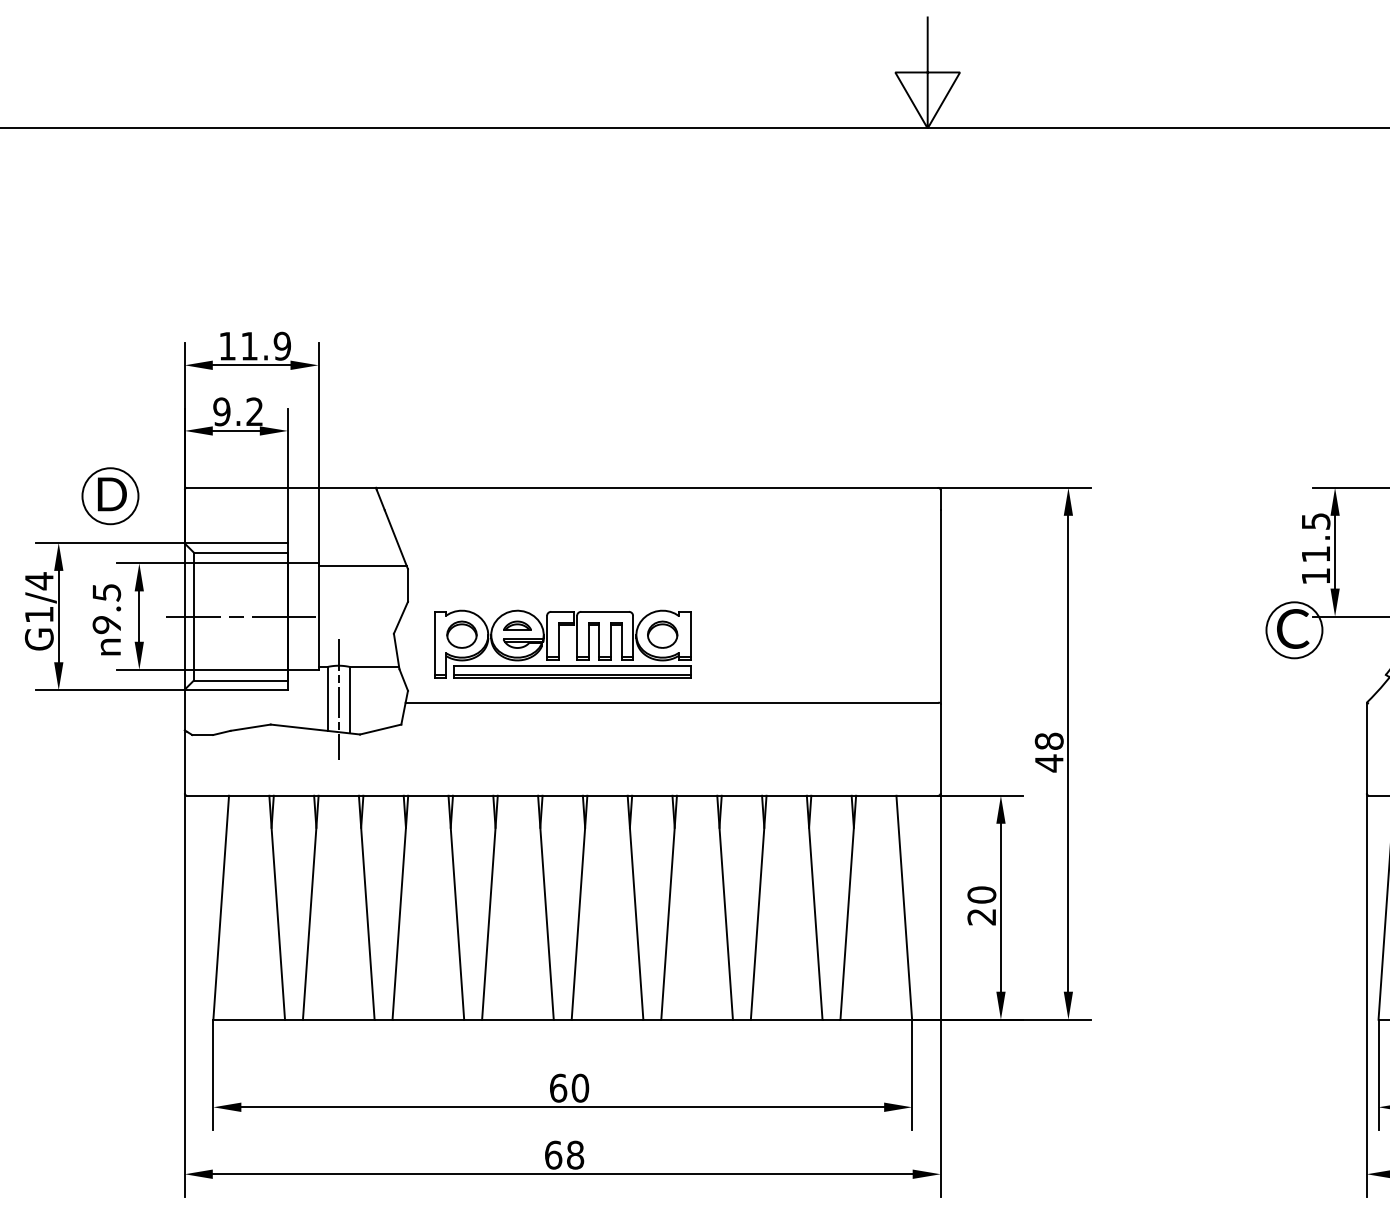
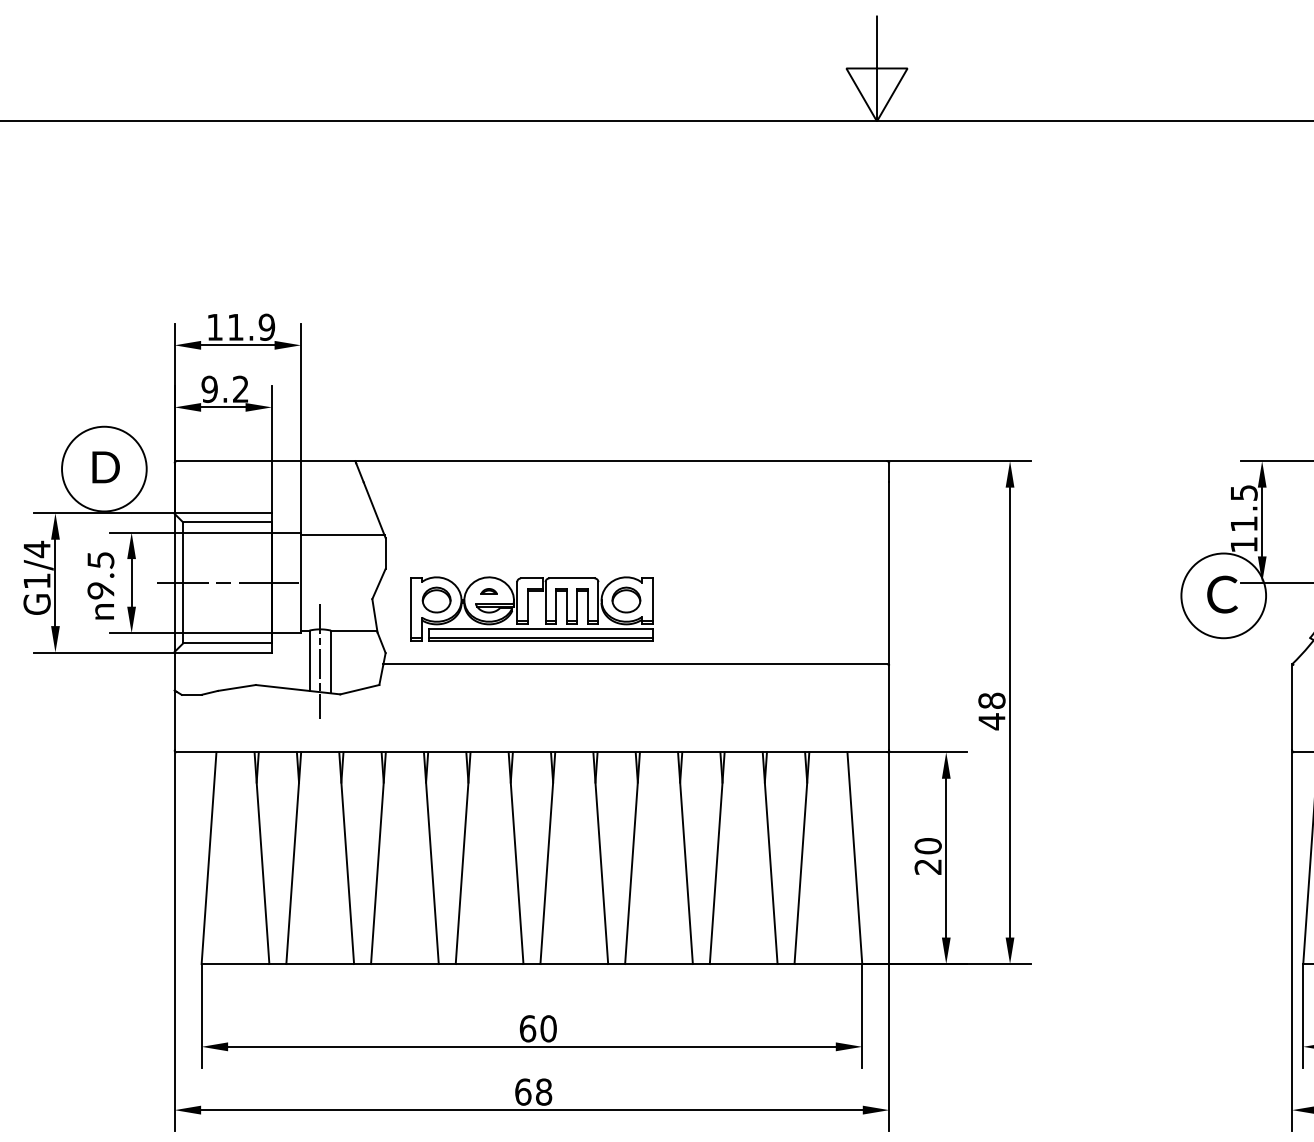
circle: (109, 495) -> (103, 468), size x1.6
part: (516, 624) -> (488, 590), size x0.6
circle: (1294, 629) -> (1223, 595), size x1.6

